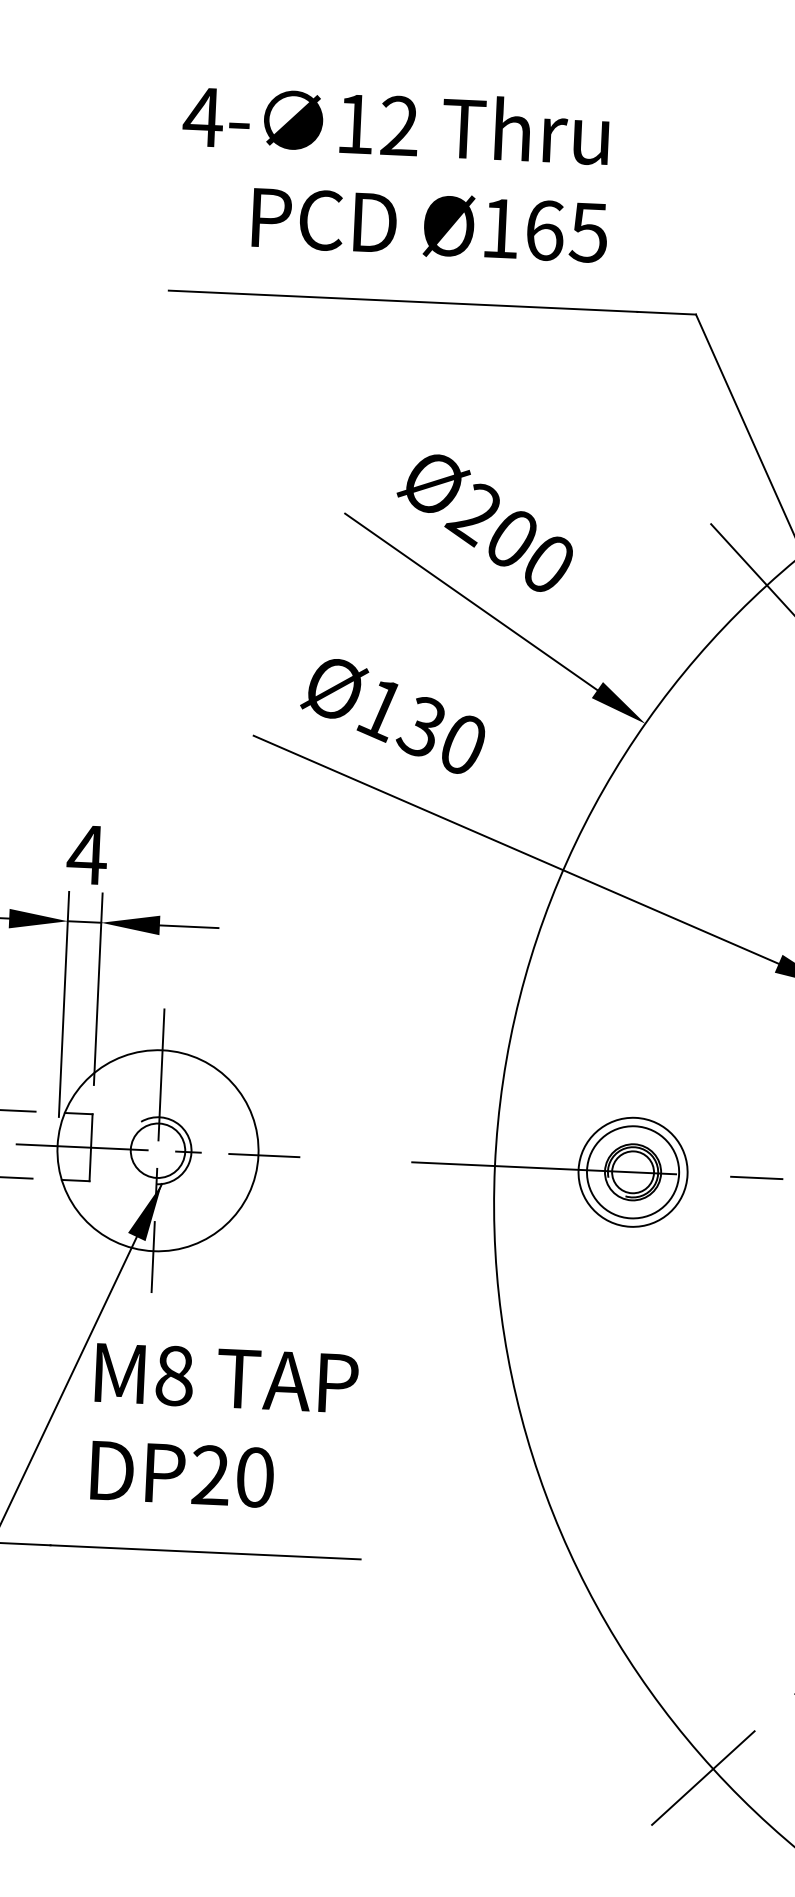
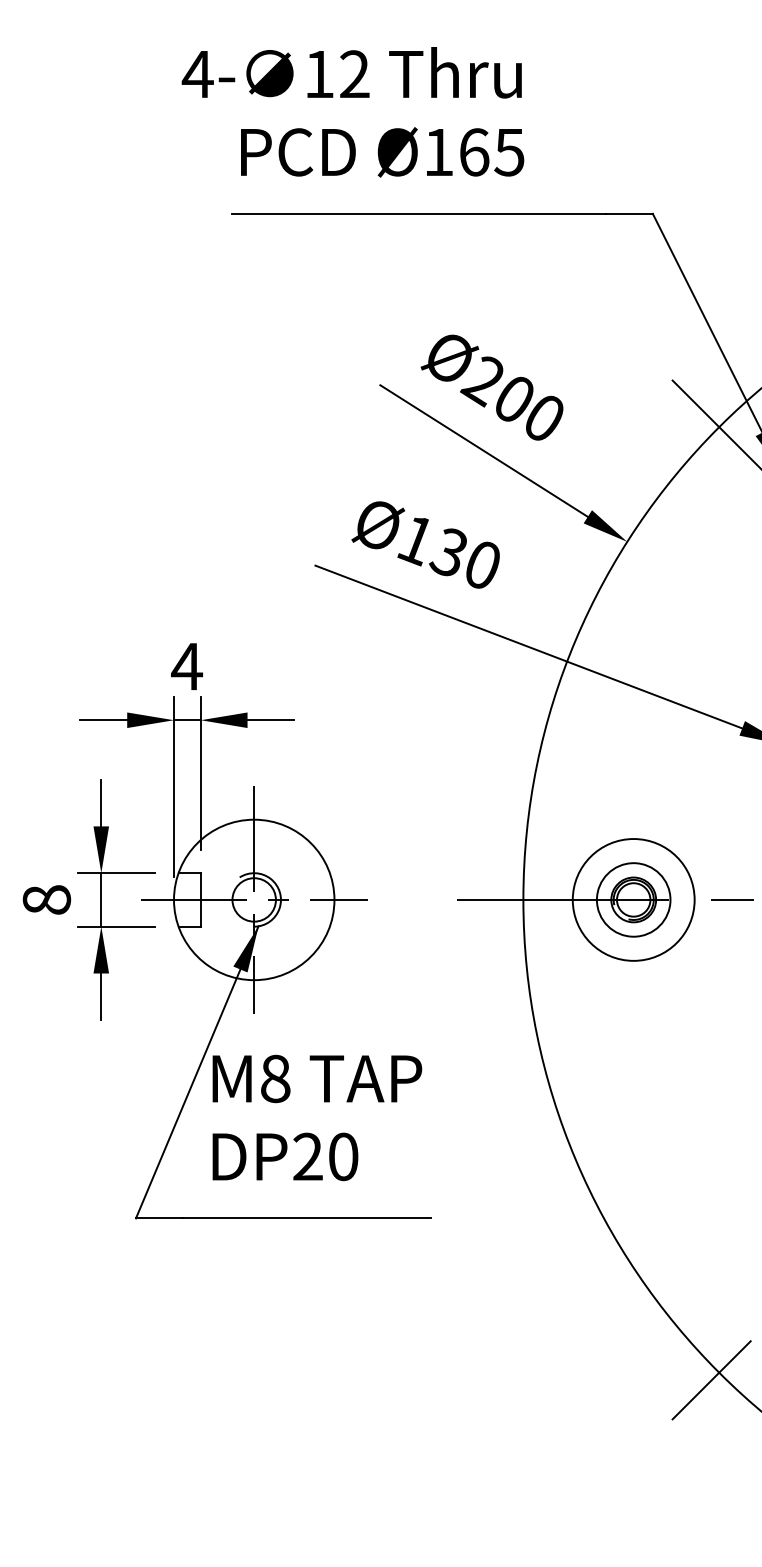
text: (394, 173) -> (352, 112), moved
circle: (632, 1171) -> (633, 899), size x1.4

